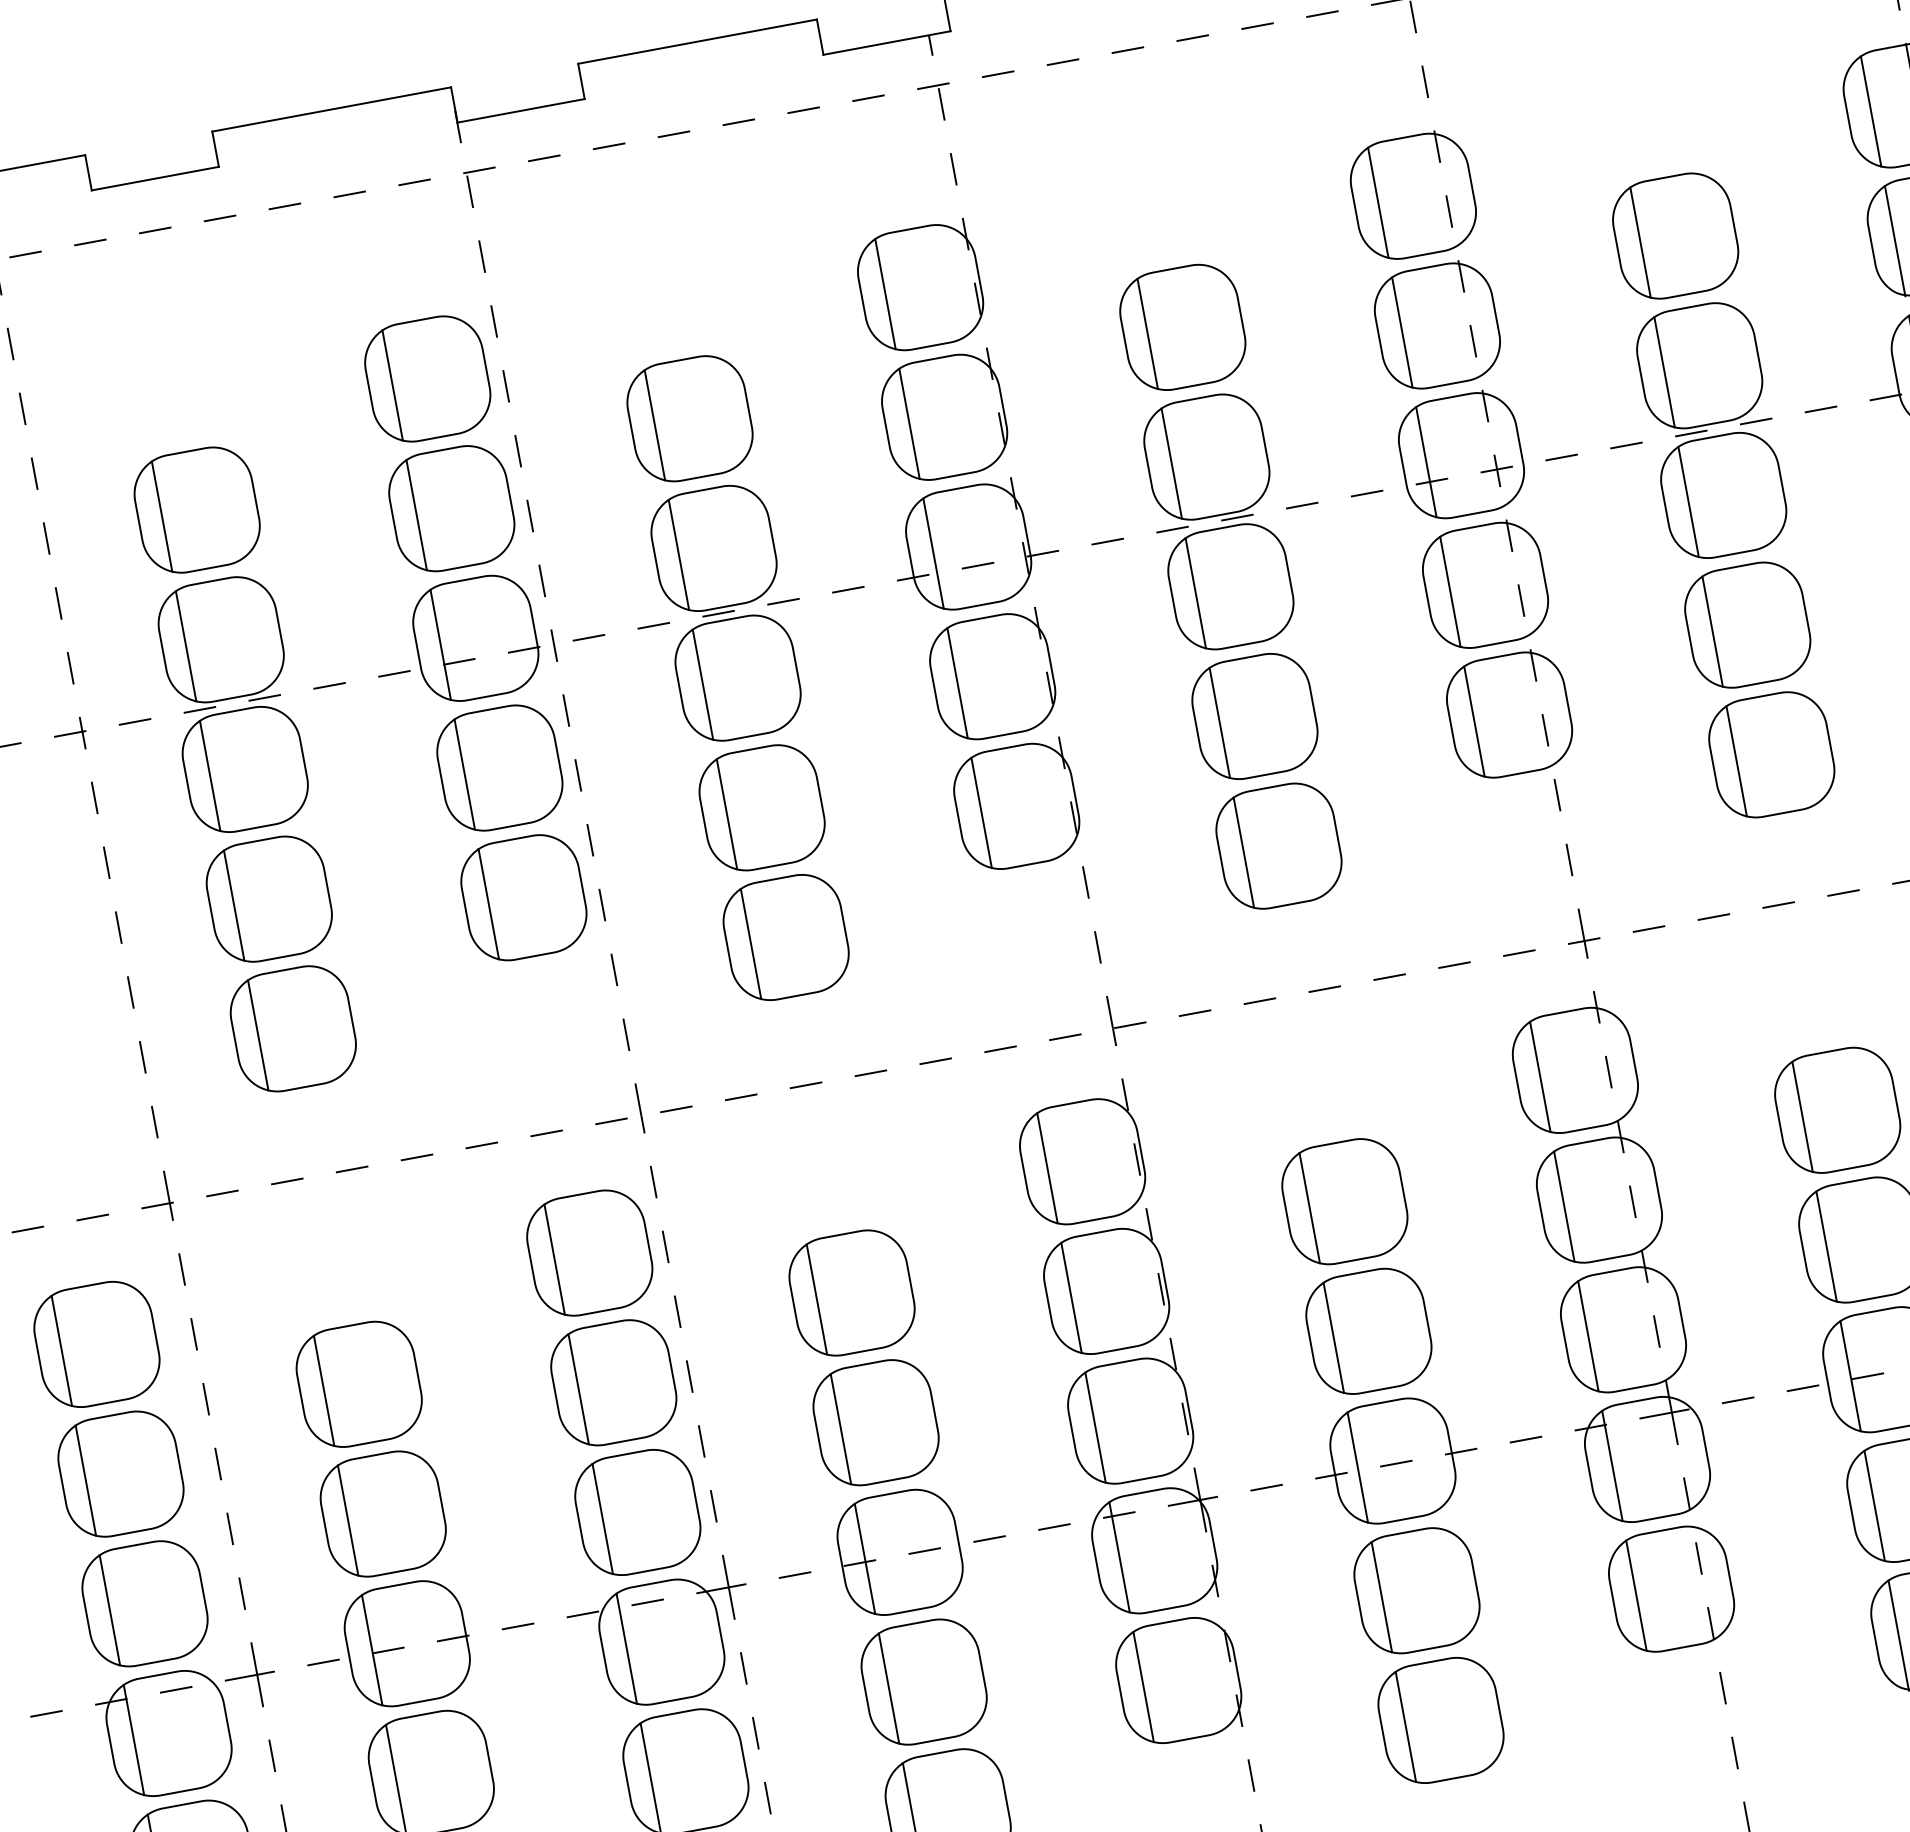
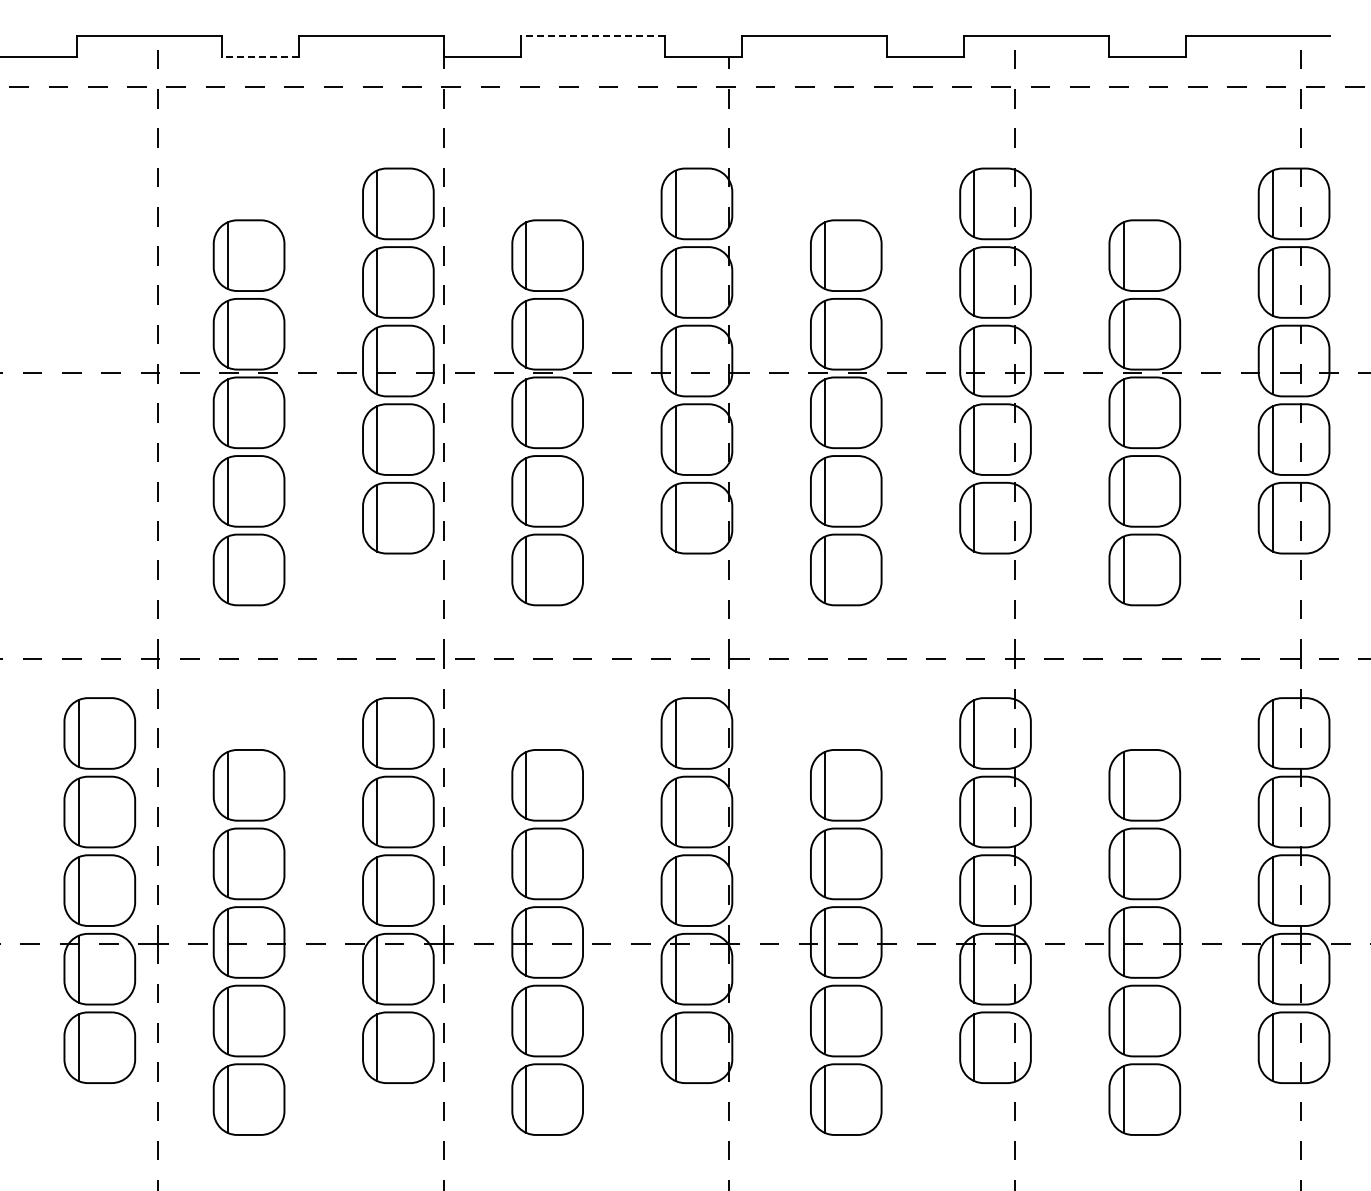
line: (696, 41) -> (592, 35), solid -> dashed
line: (155, 177) -> (260, 56), solid -> dashed

